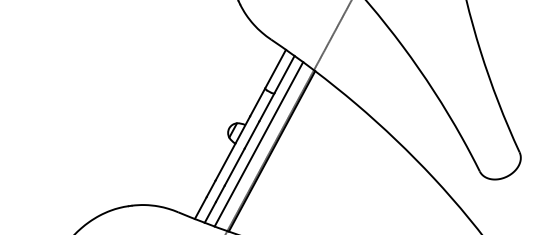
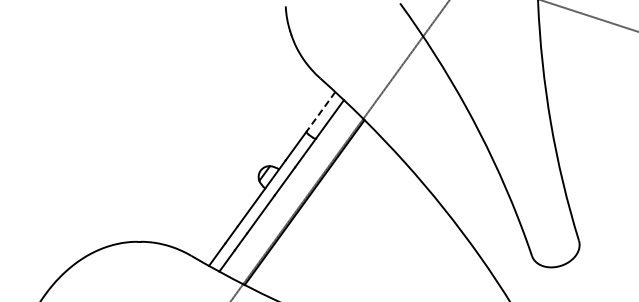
line: (275, 69) -> (320, 112), solid -> dashed
line: (258, 144) -> (290, 192), removed

